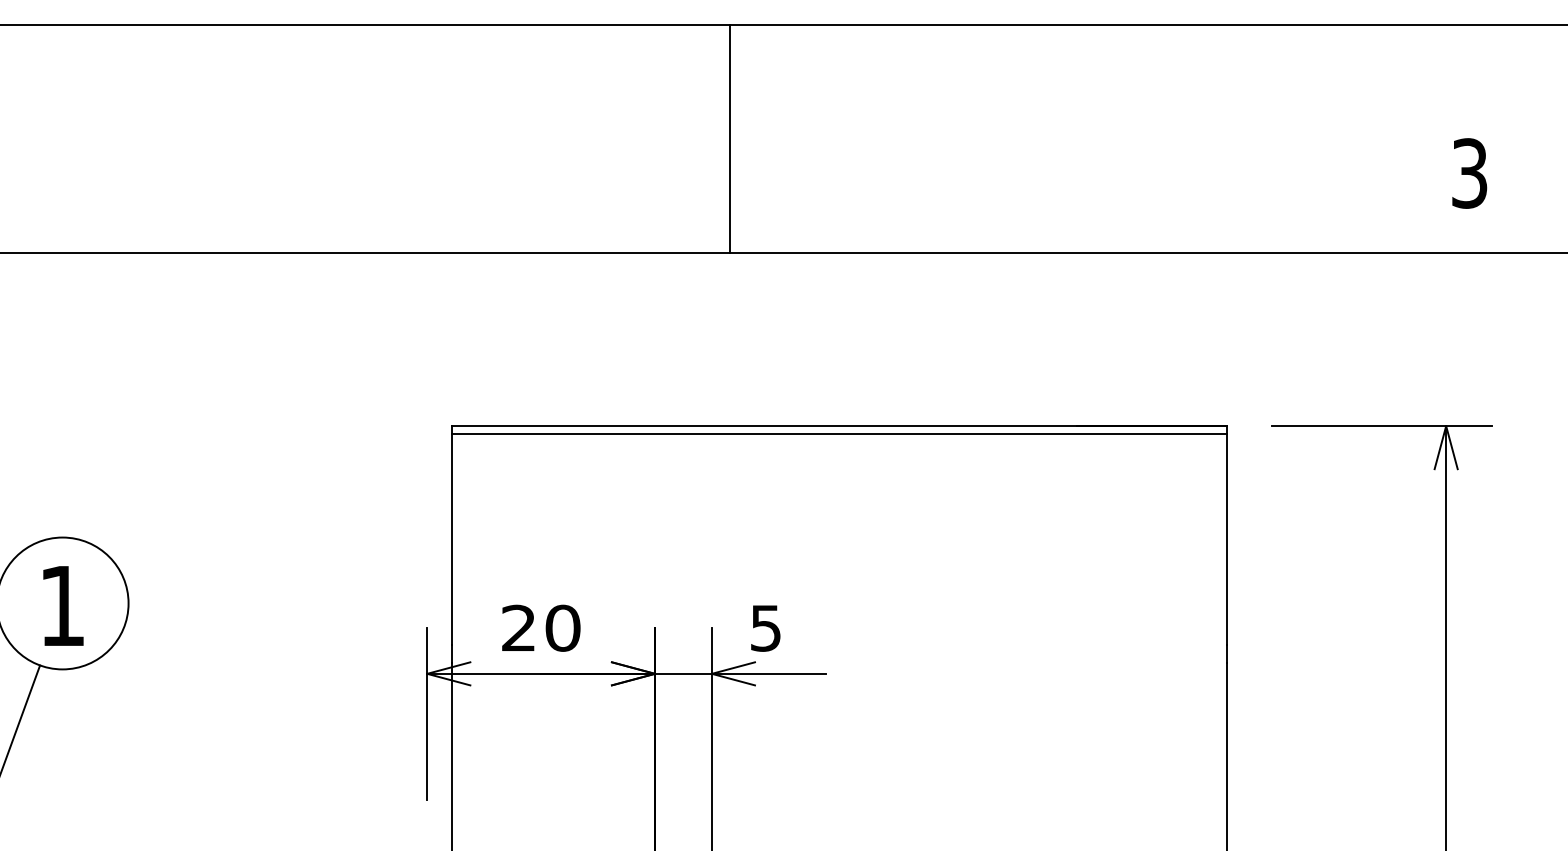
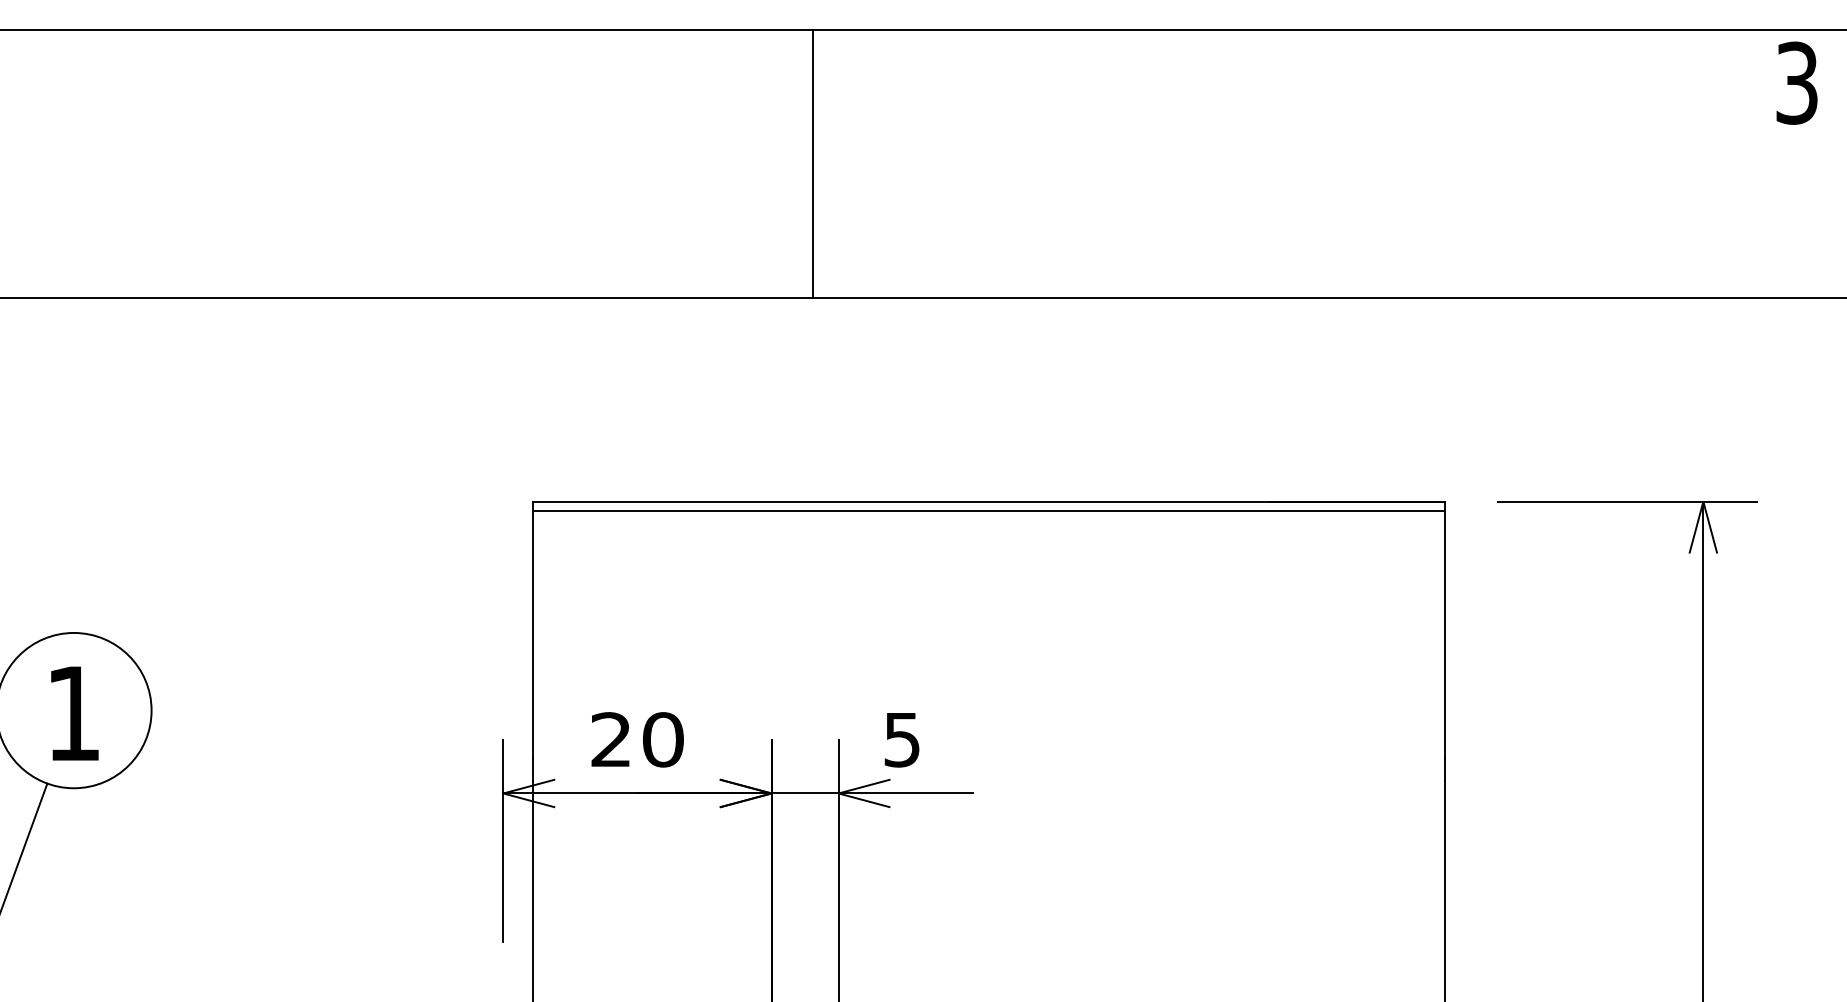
line: (730, 138) -> (813, 163), moved
text: (1469, 172) -> (1796, 82), moved

